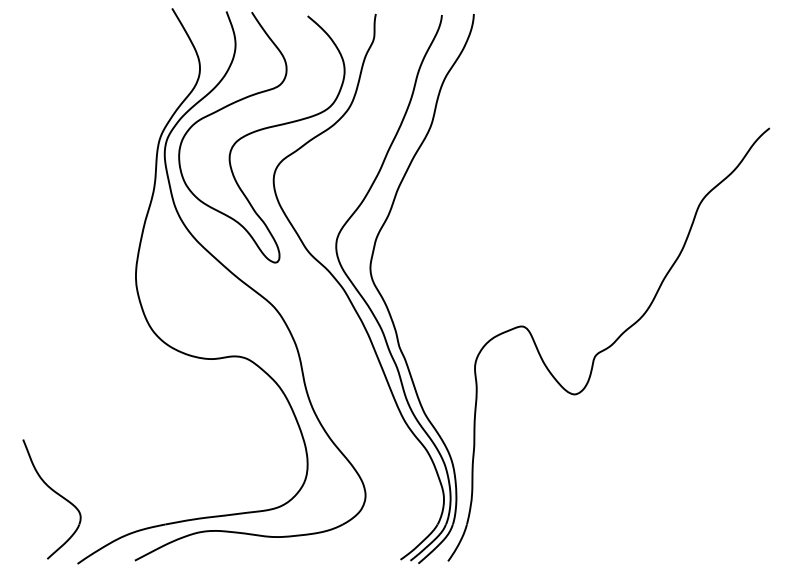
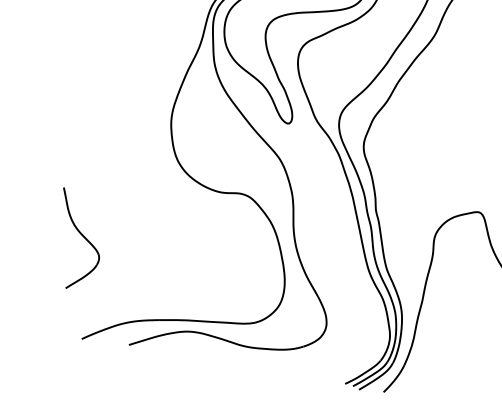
part: (55, 493) -> (82, 236), moved

